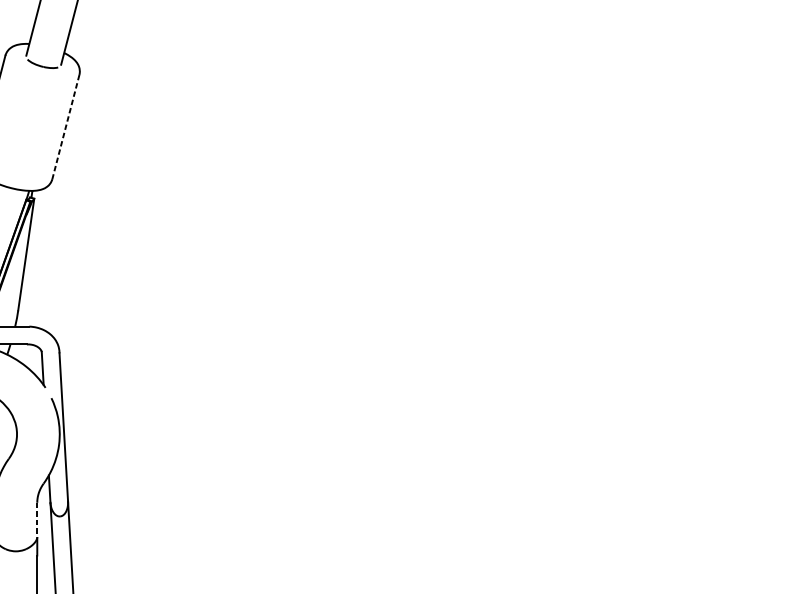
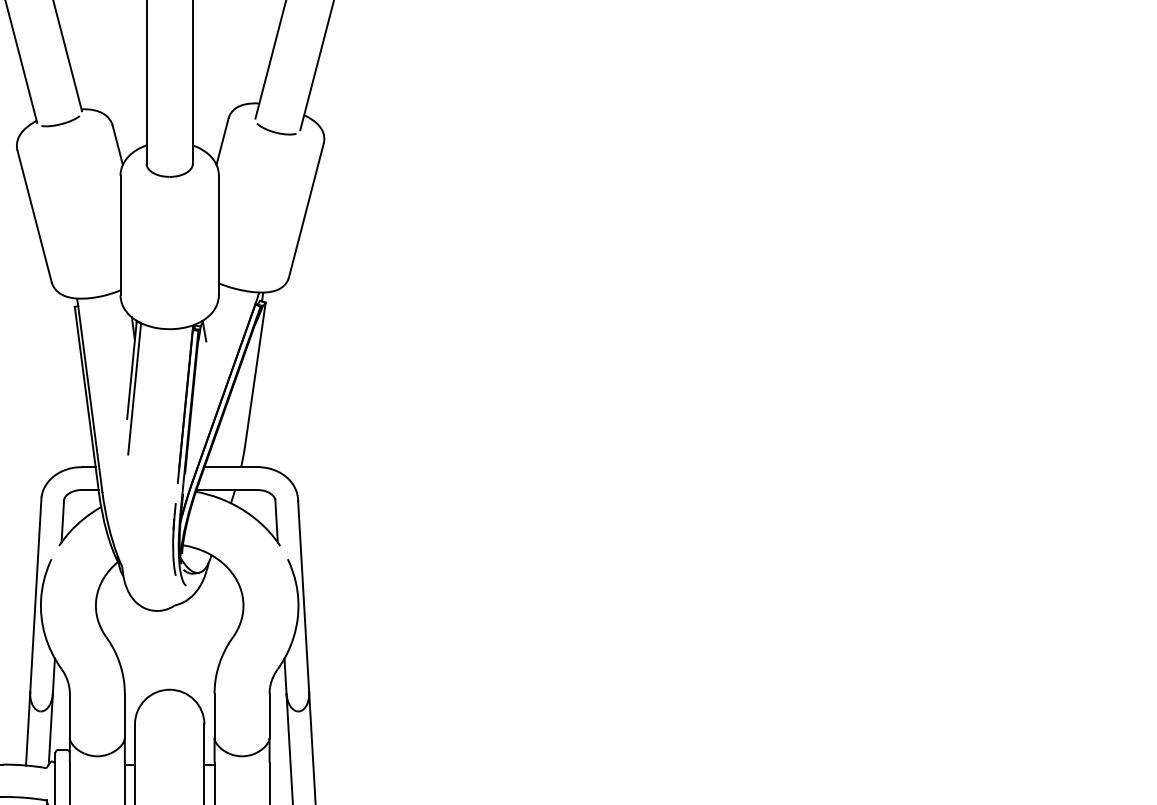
line: (65, 127) -> (306, 210), dashed -> solid
line: (37, 520) -> (269, 716), dashed -> solid

